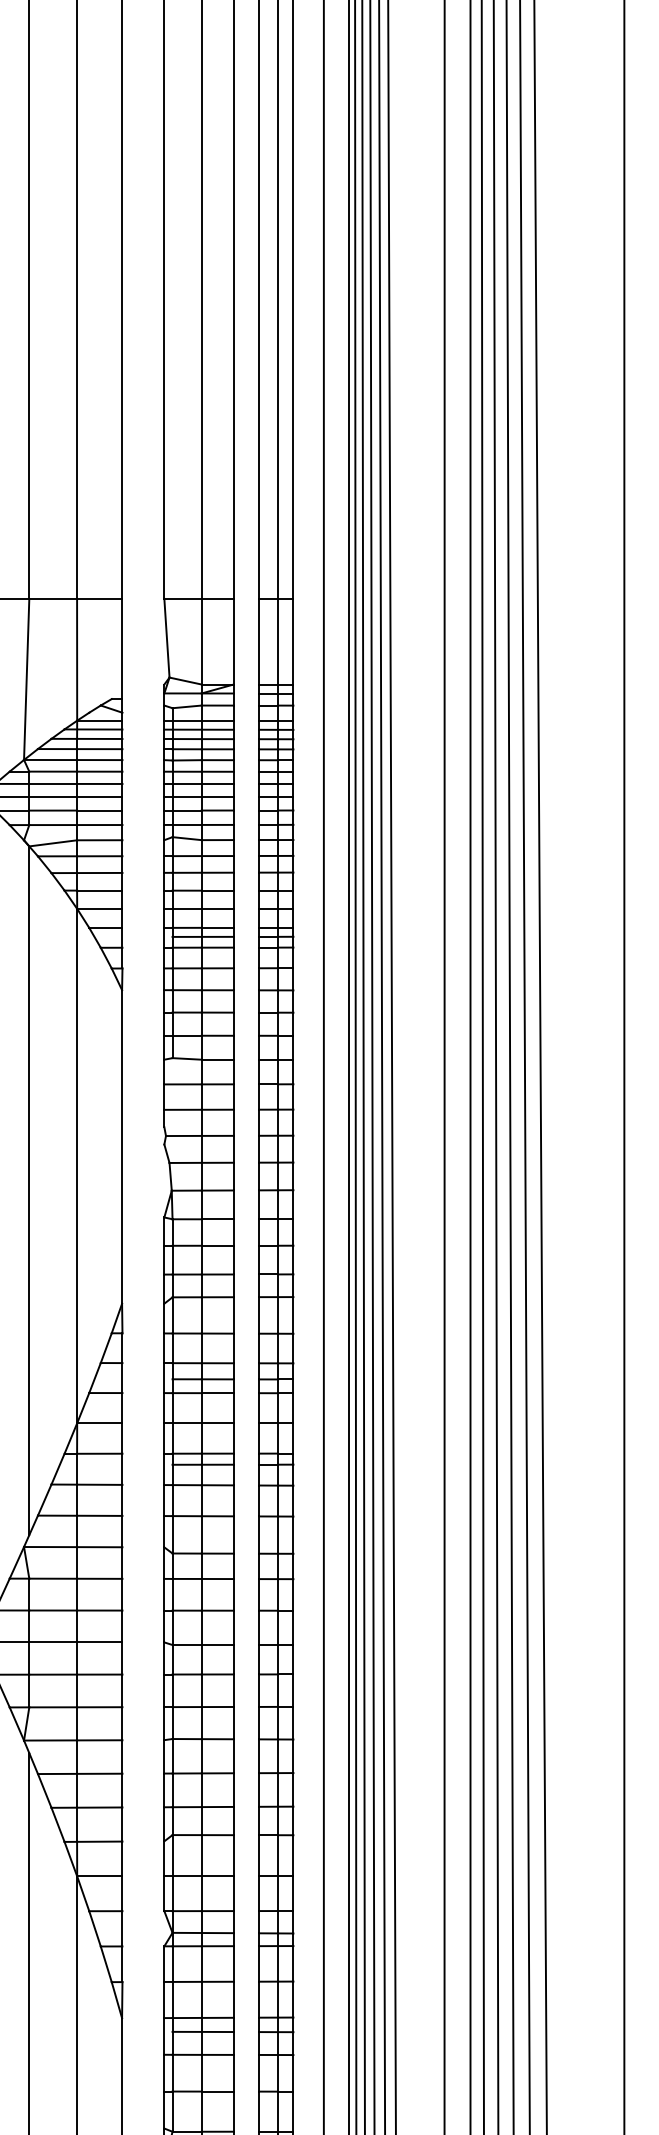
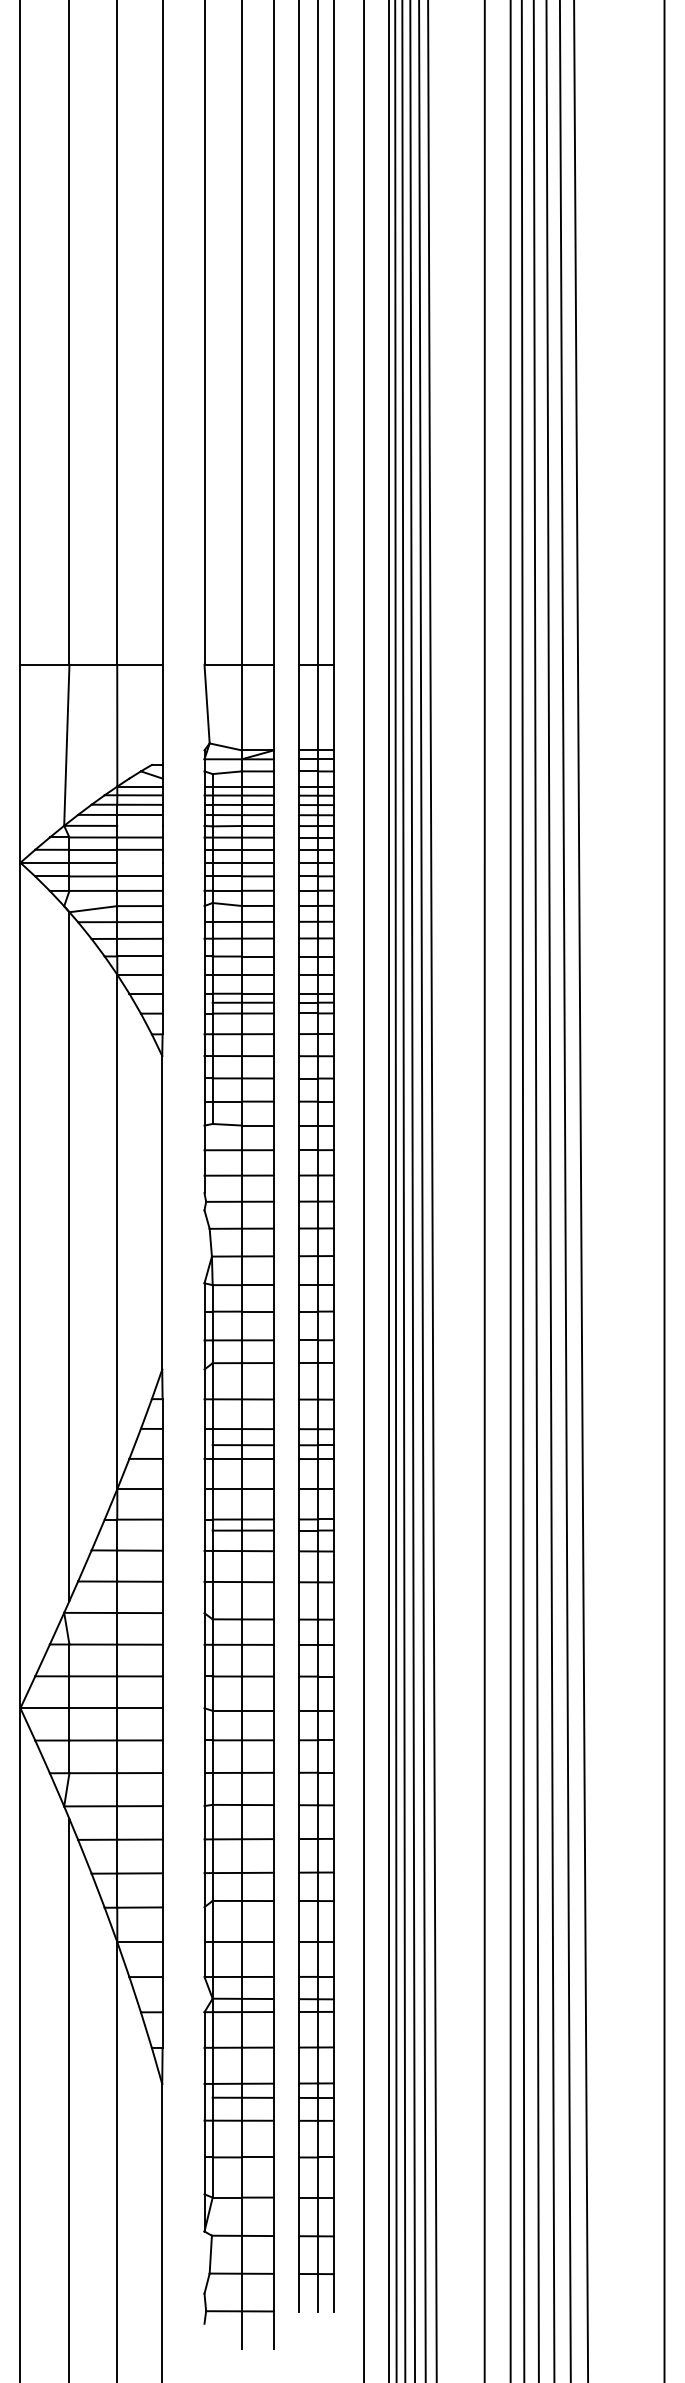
line: (99, 759) -> (139, 825), removed
line: (99, 796) -> (139, 862), removed

